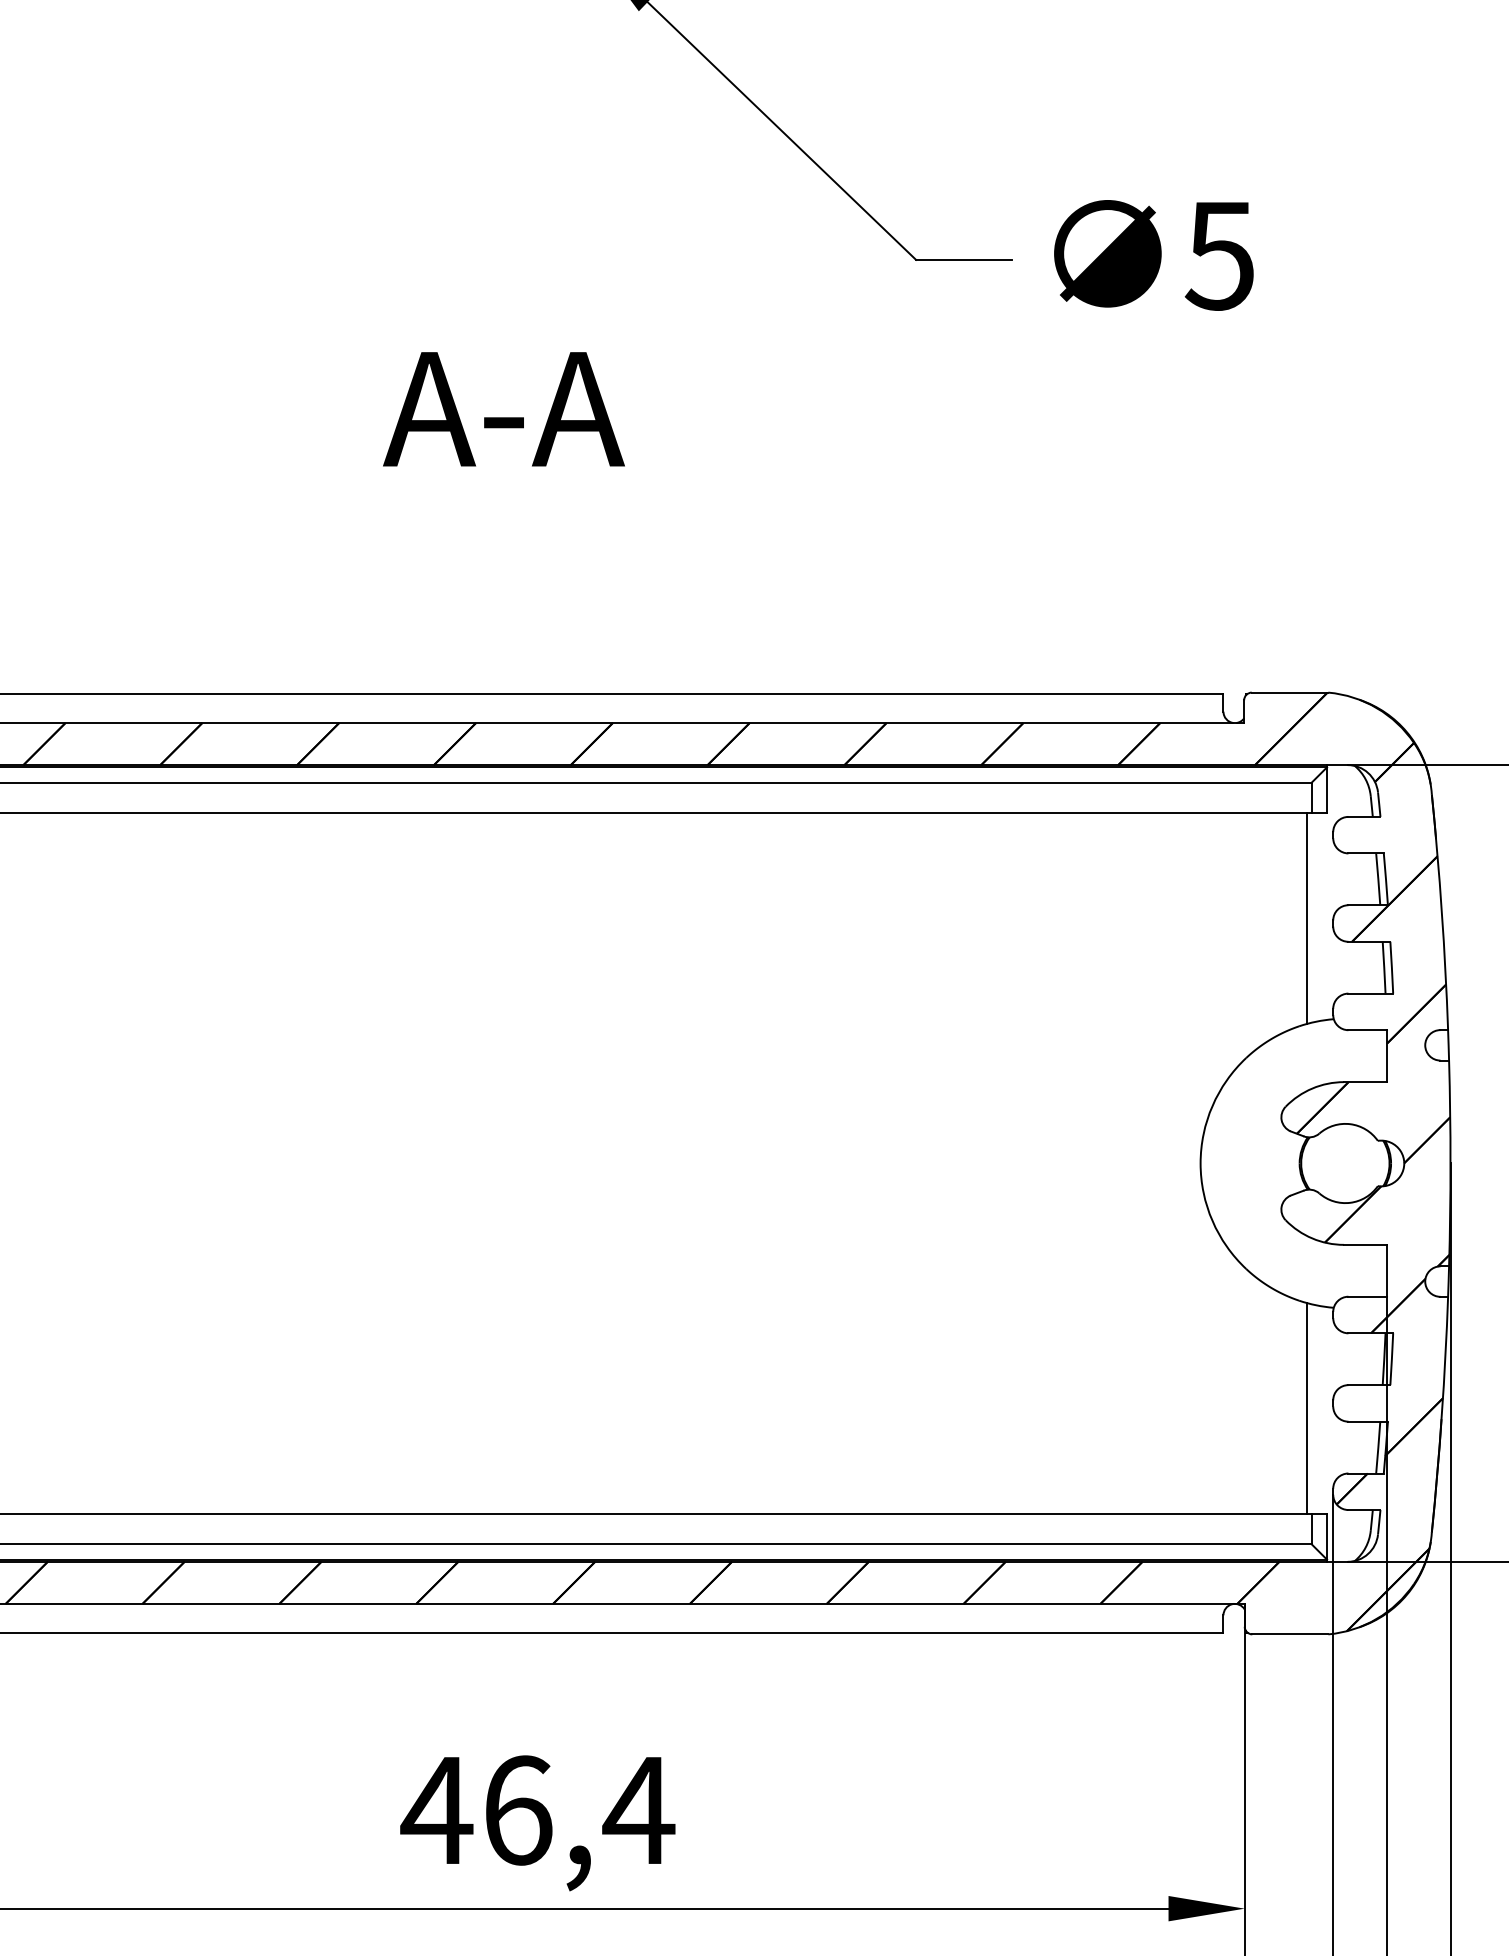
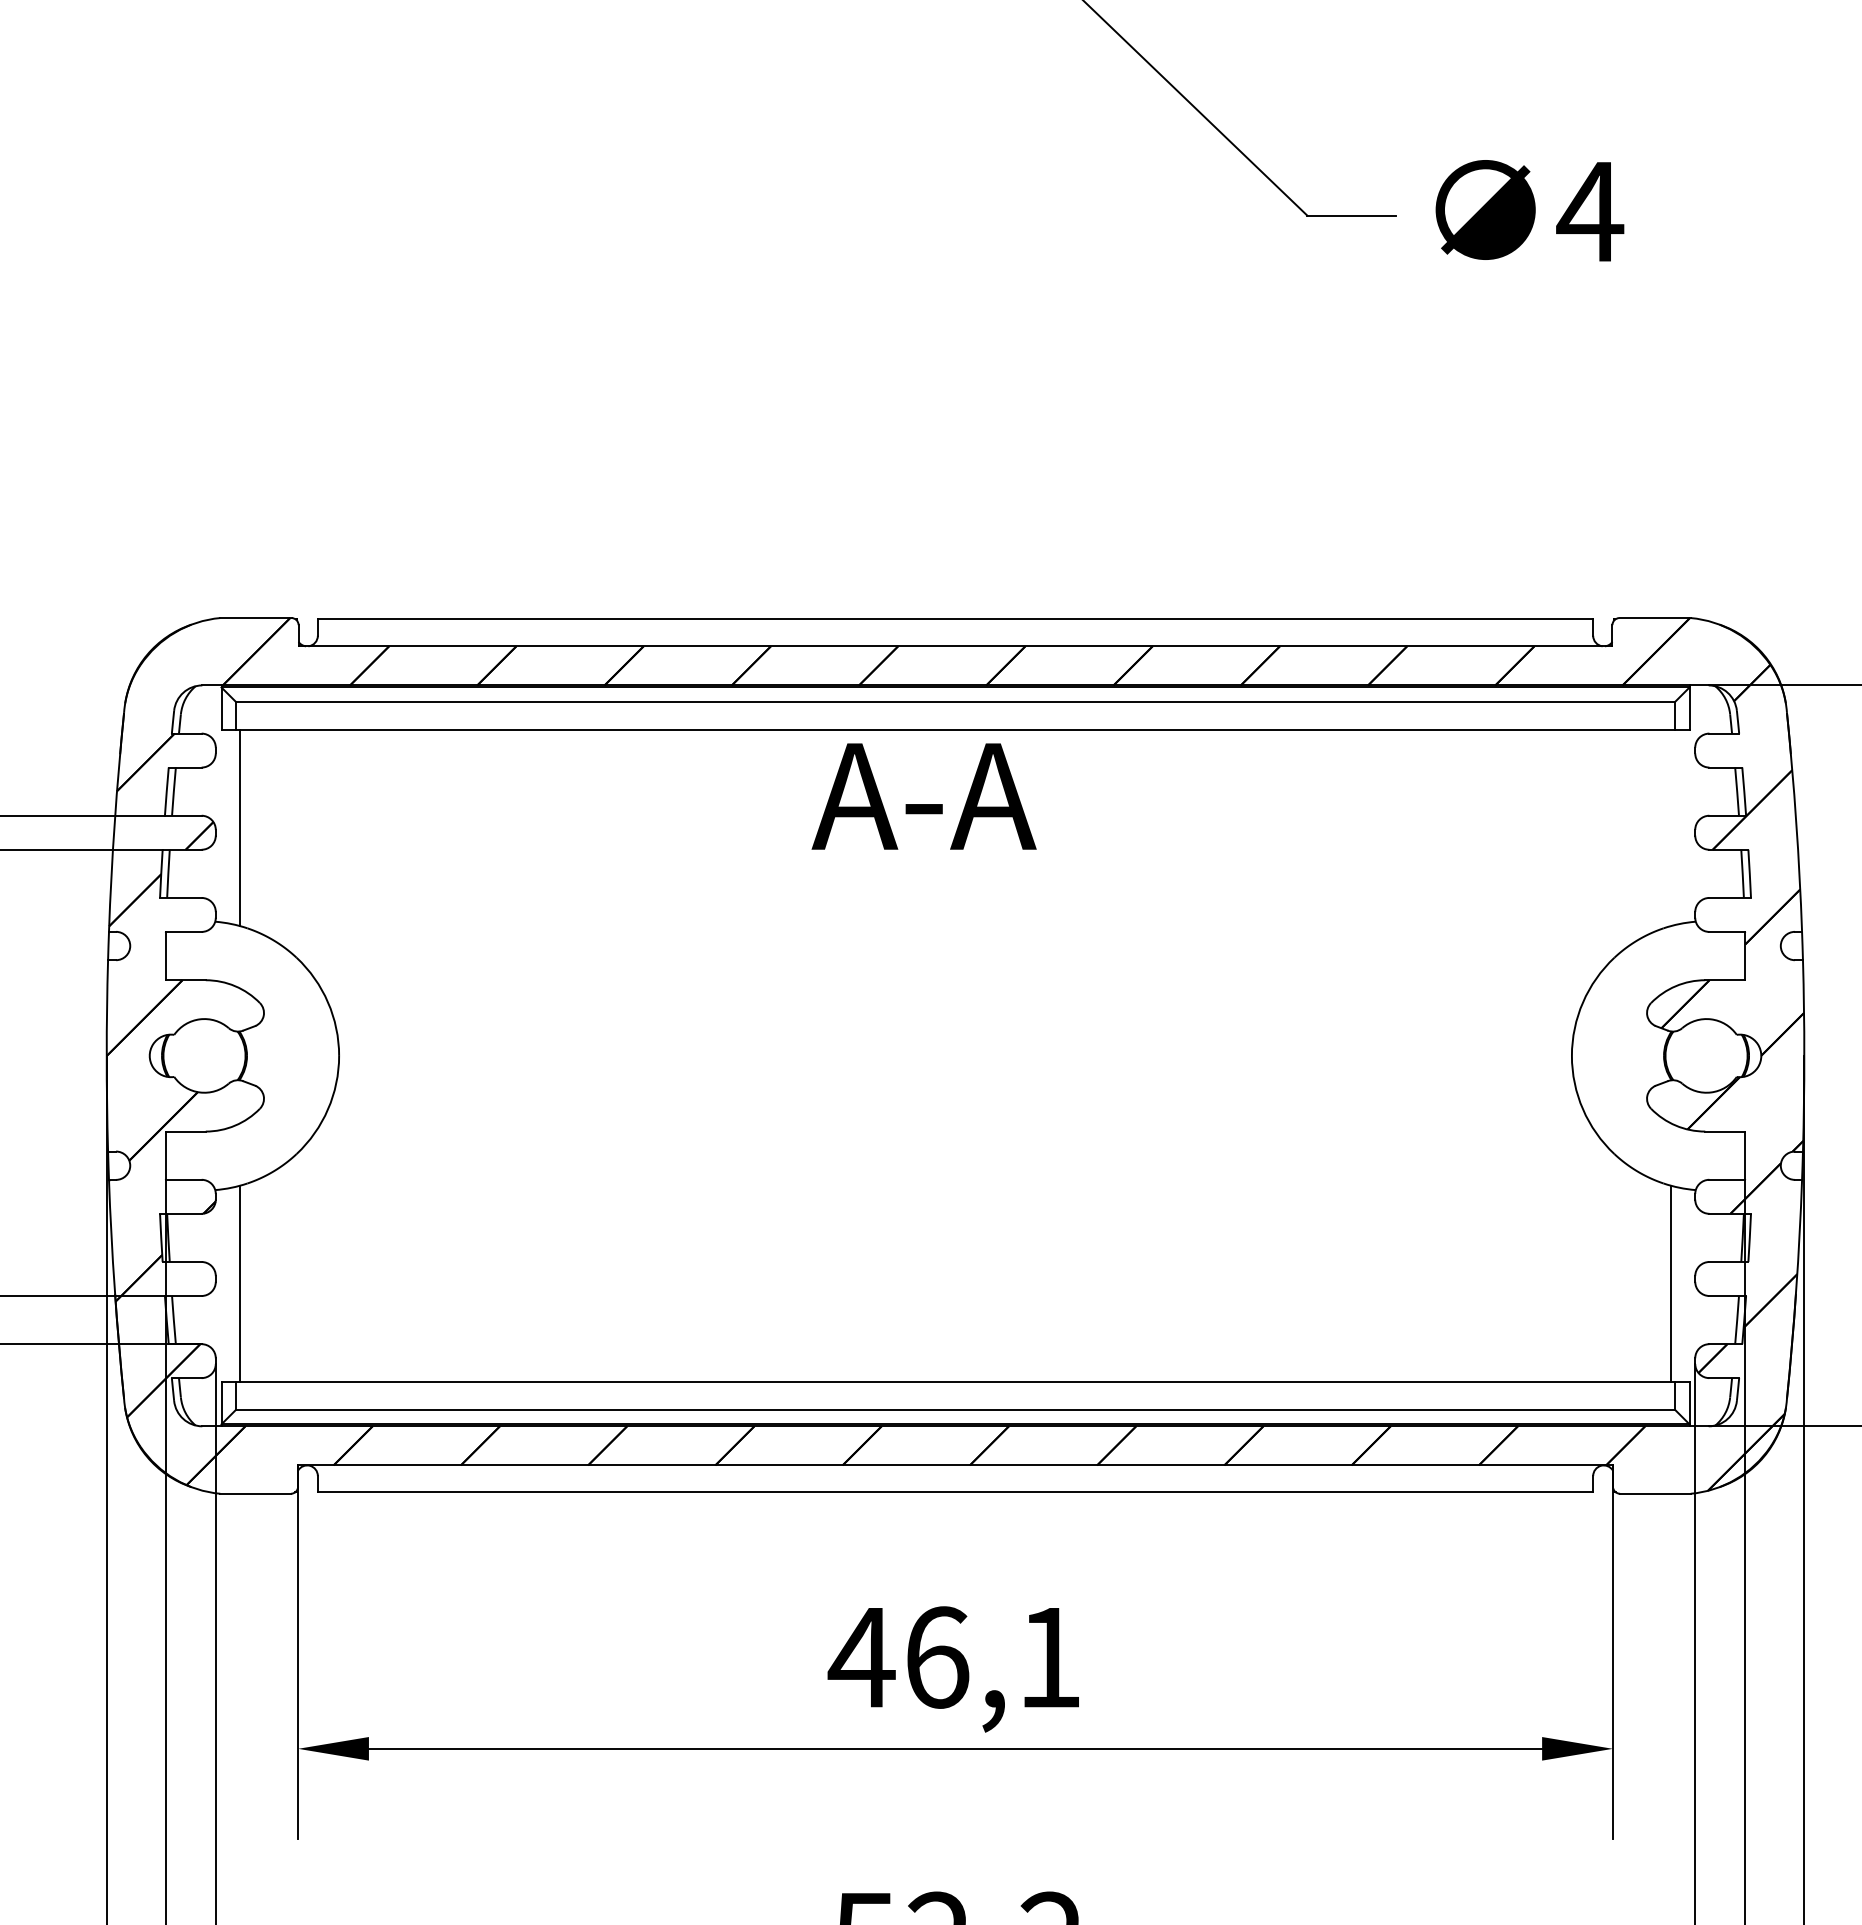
text: (1220, 256) -> (1590, 212), 5 -> 4
text: (503, 409) -> (923, 796), moved
line: (1307, 918) -> (1671, 828), removed
text: (638, 1810) -> (1049, 1657), 46,4 -> 46,1

